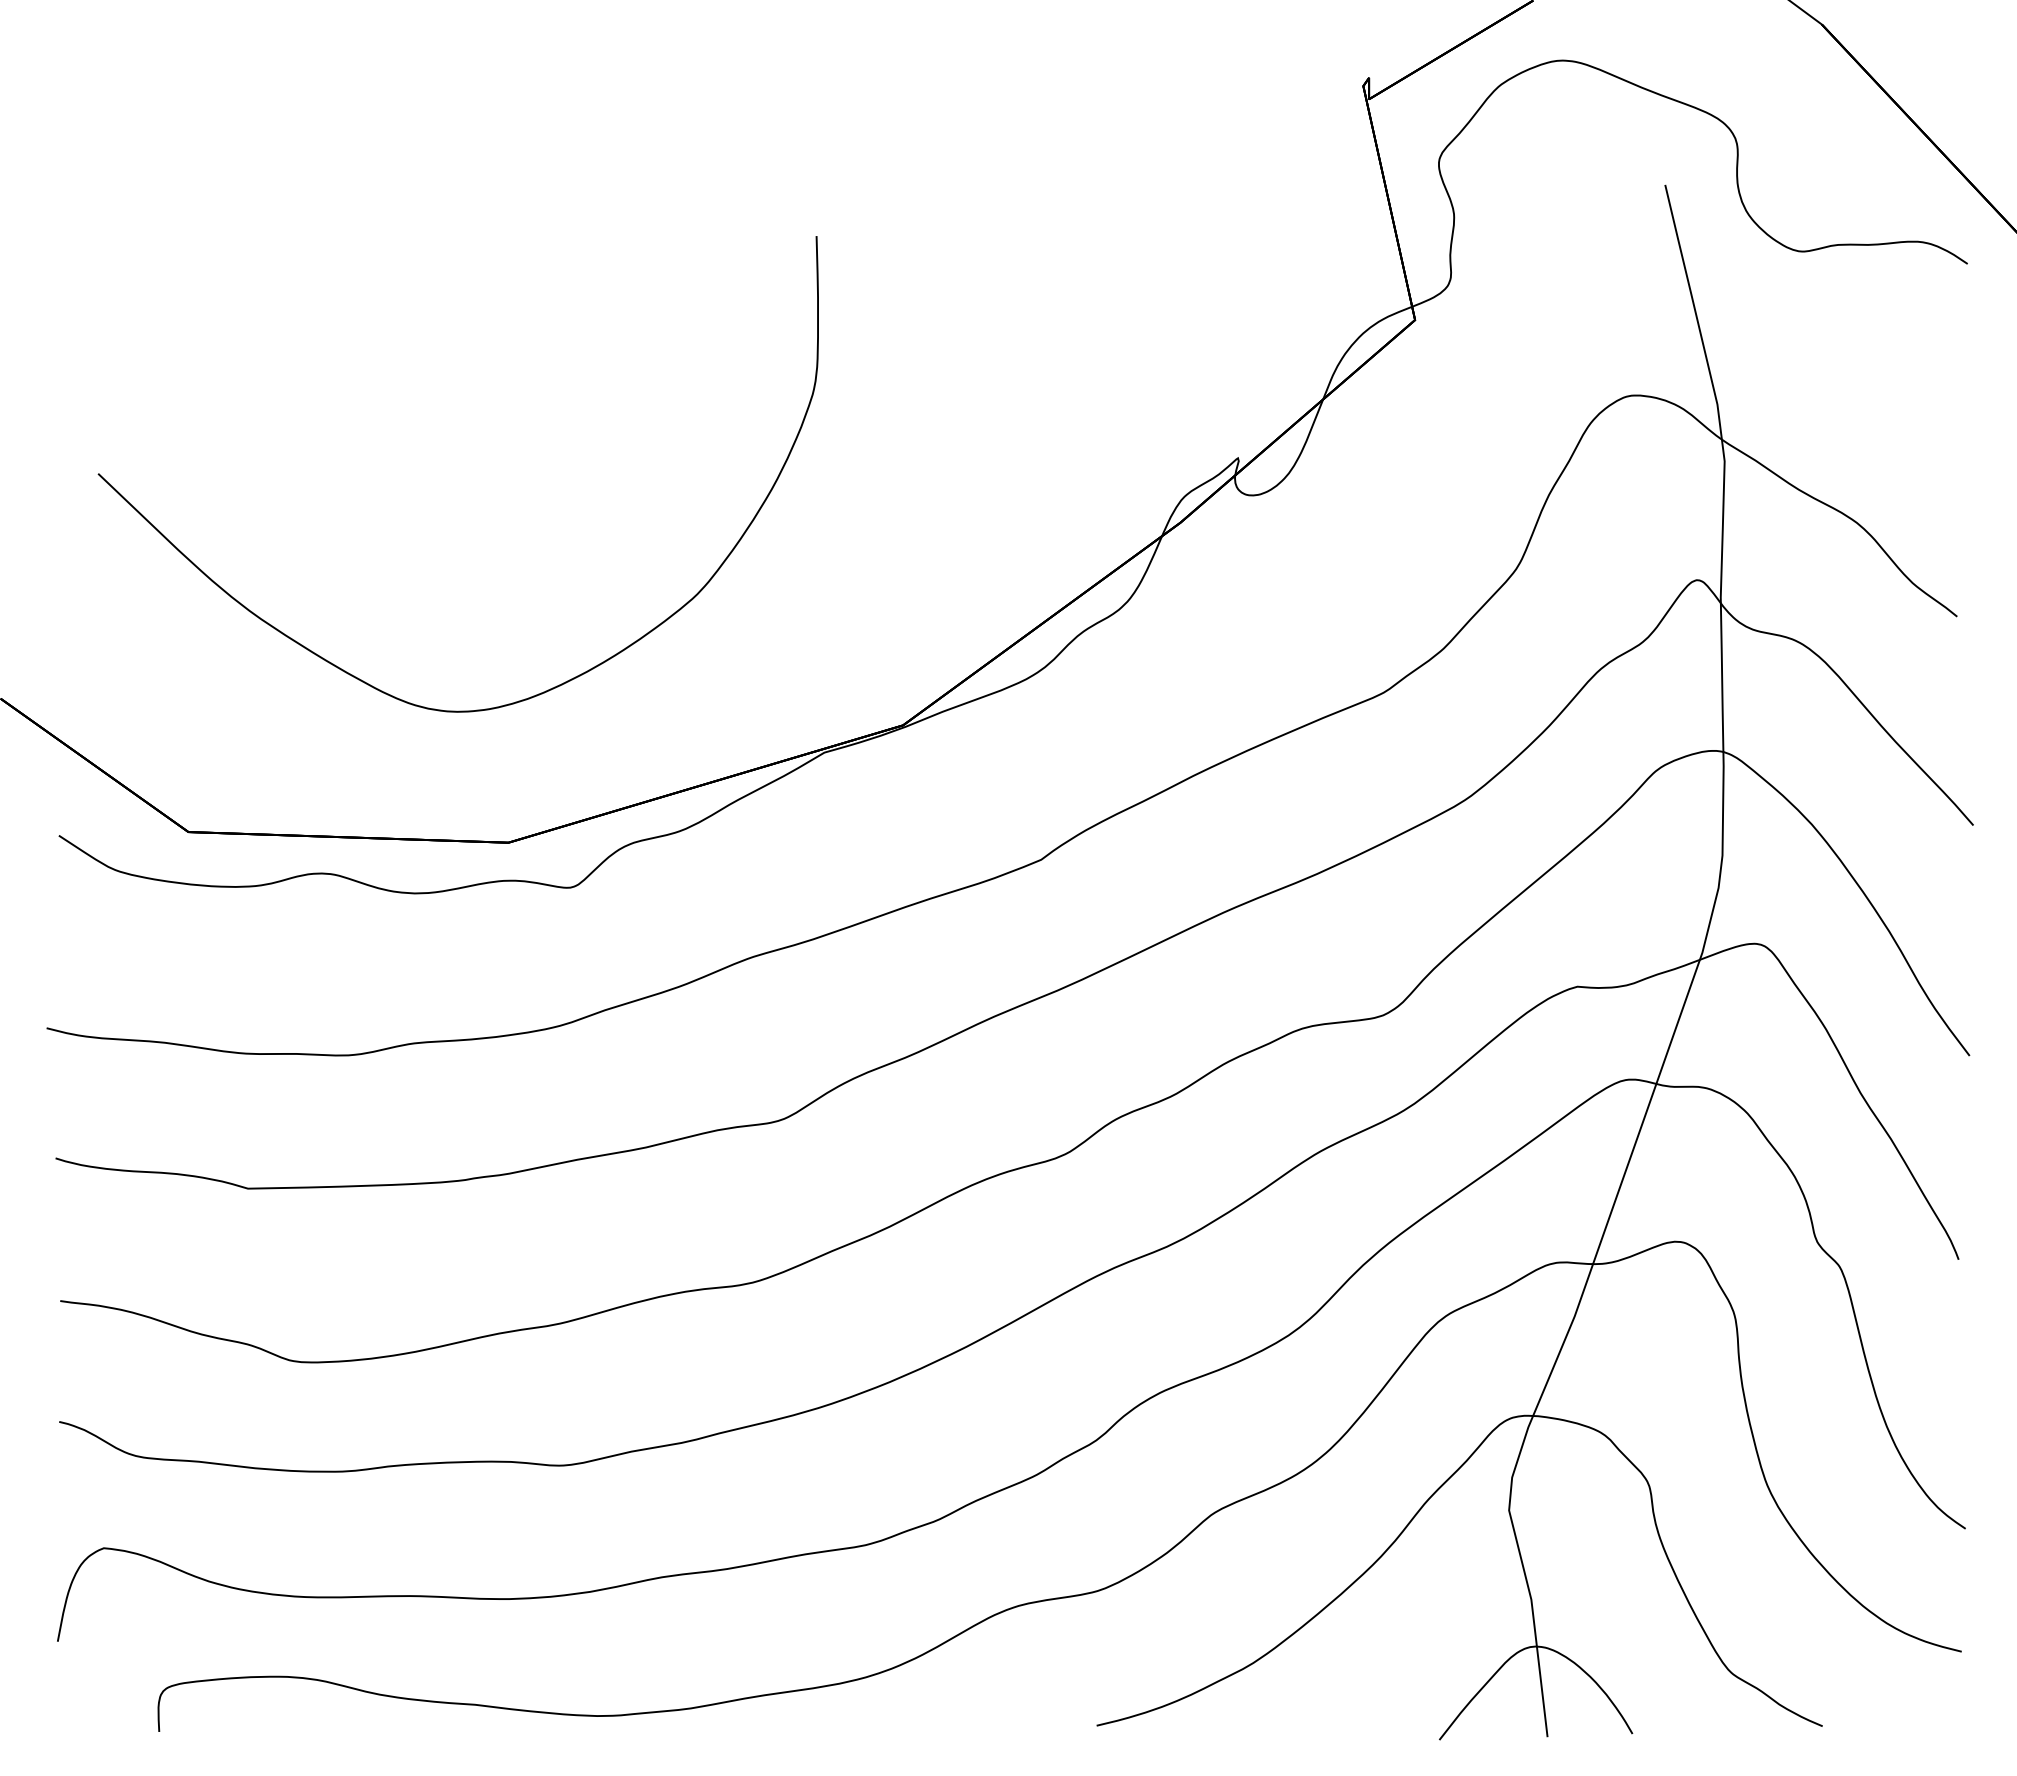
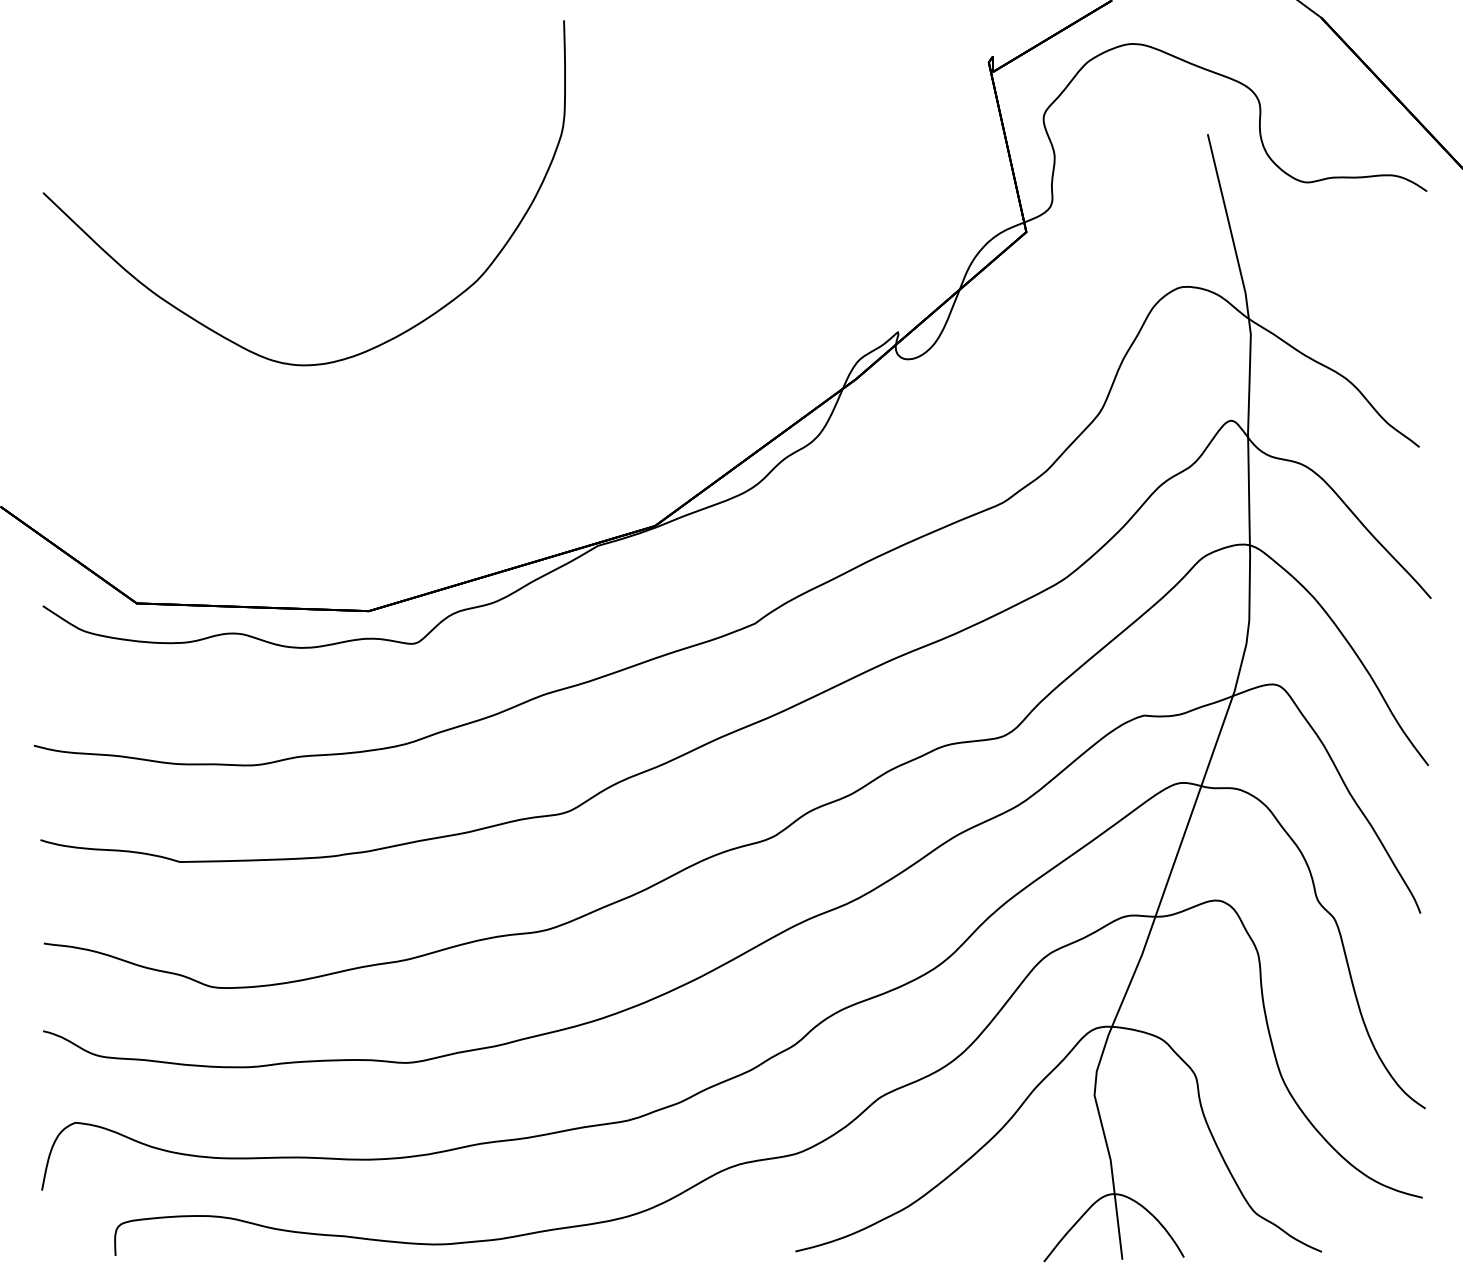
part: (340, 667) -> (218, 333), moved

